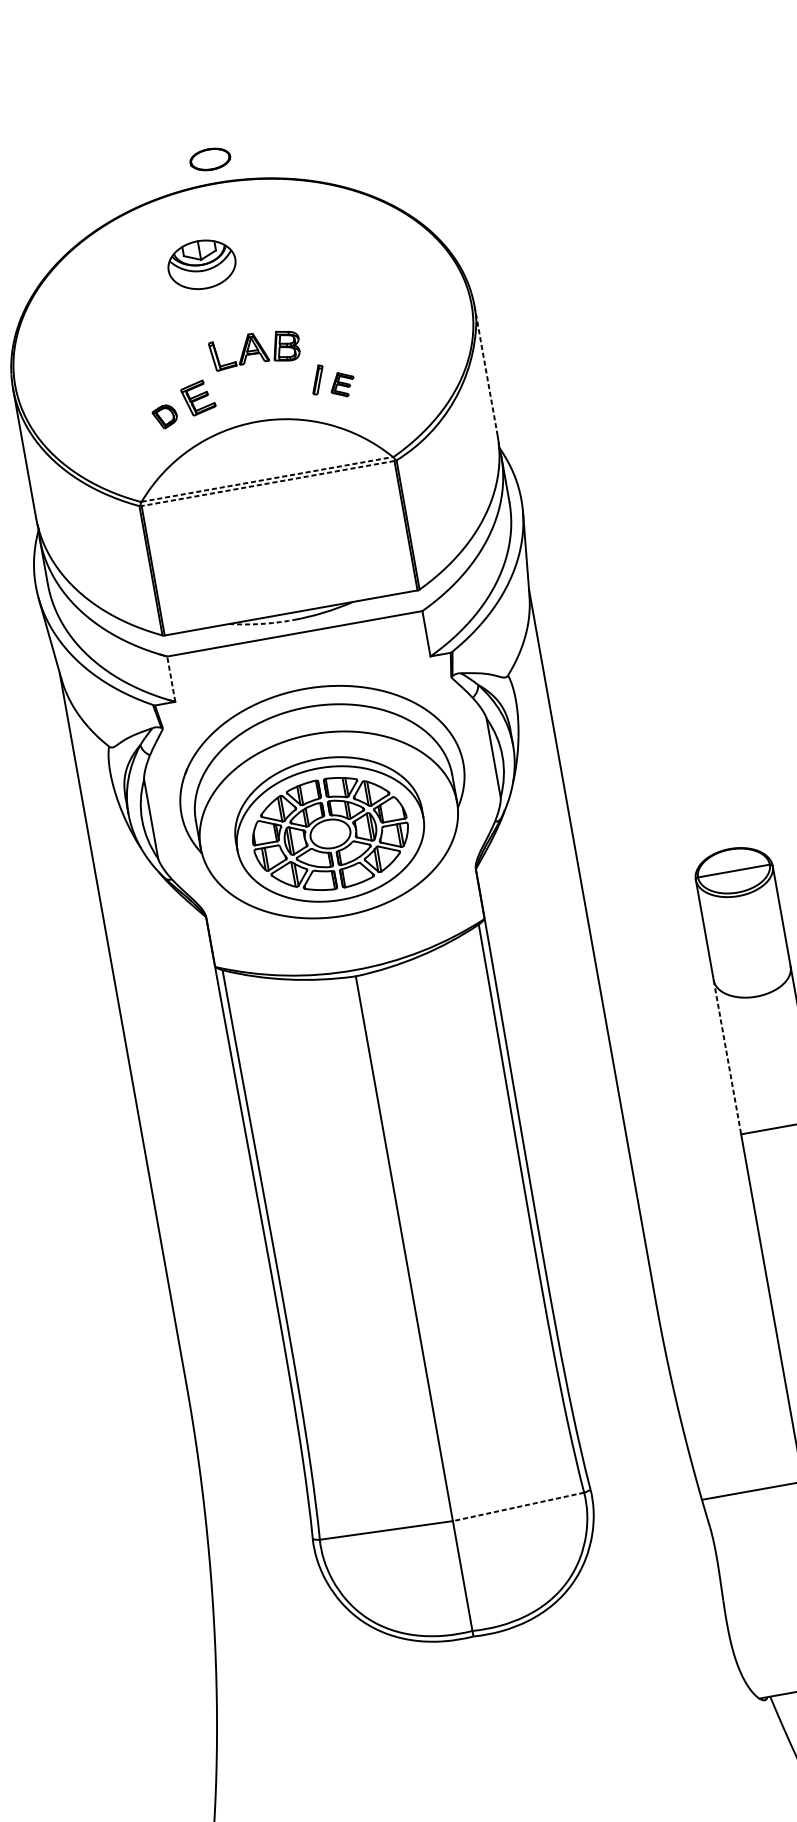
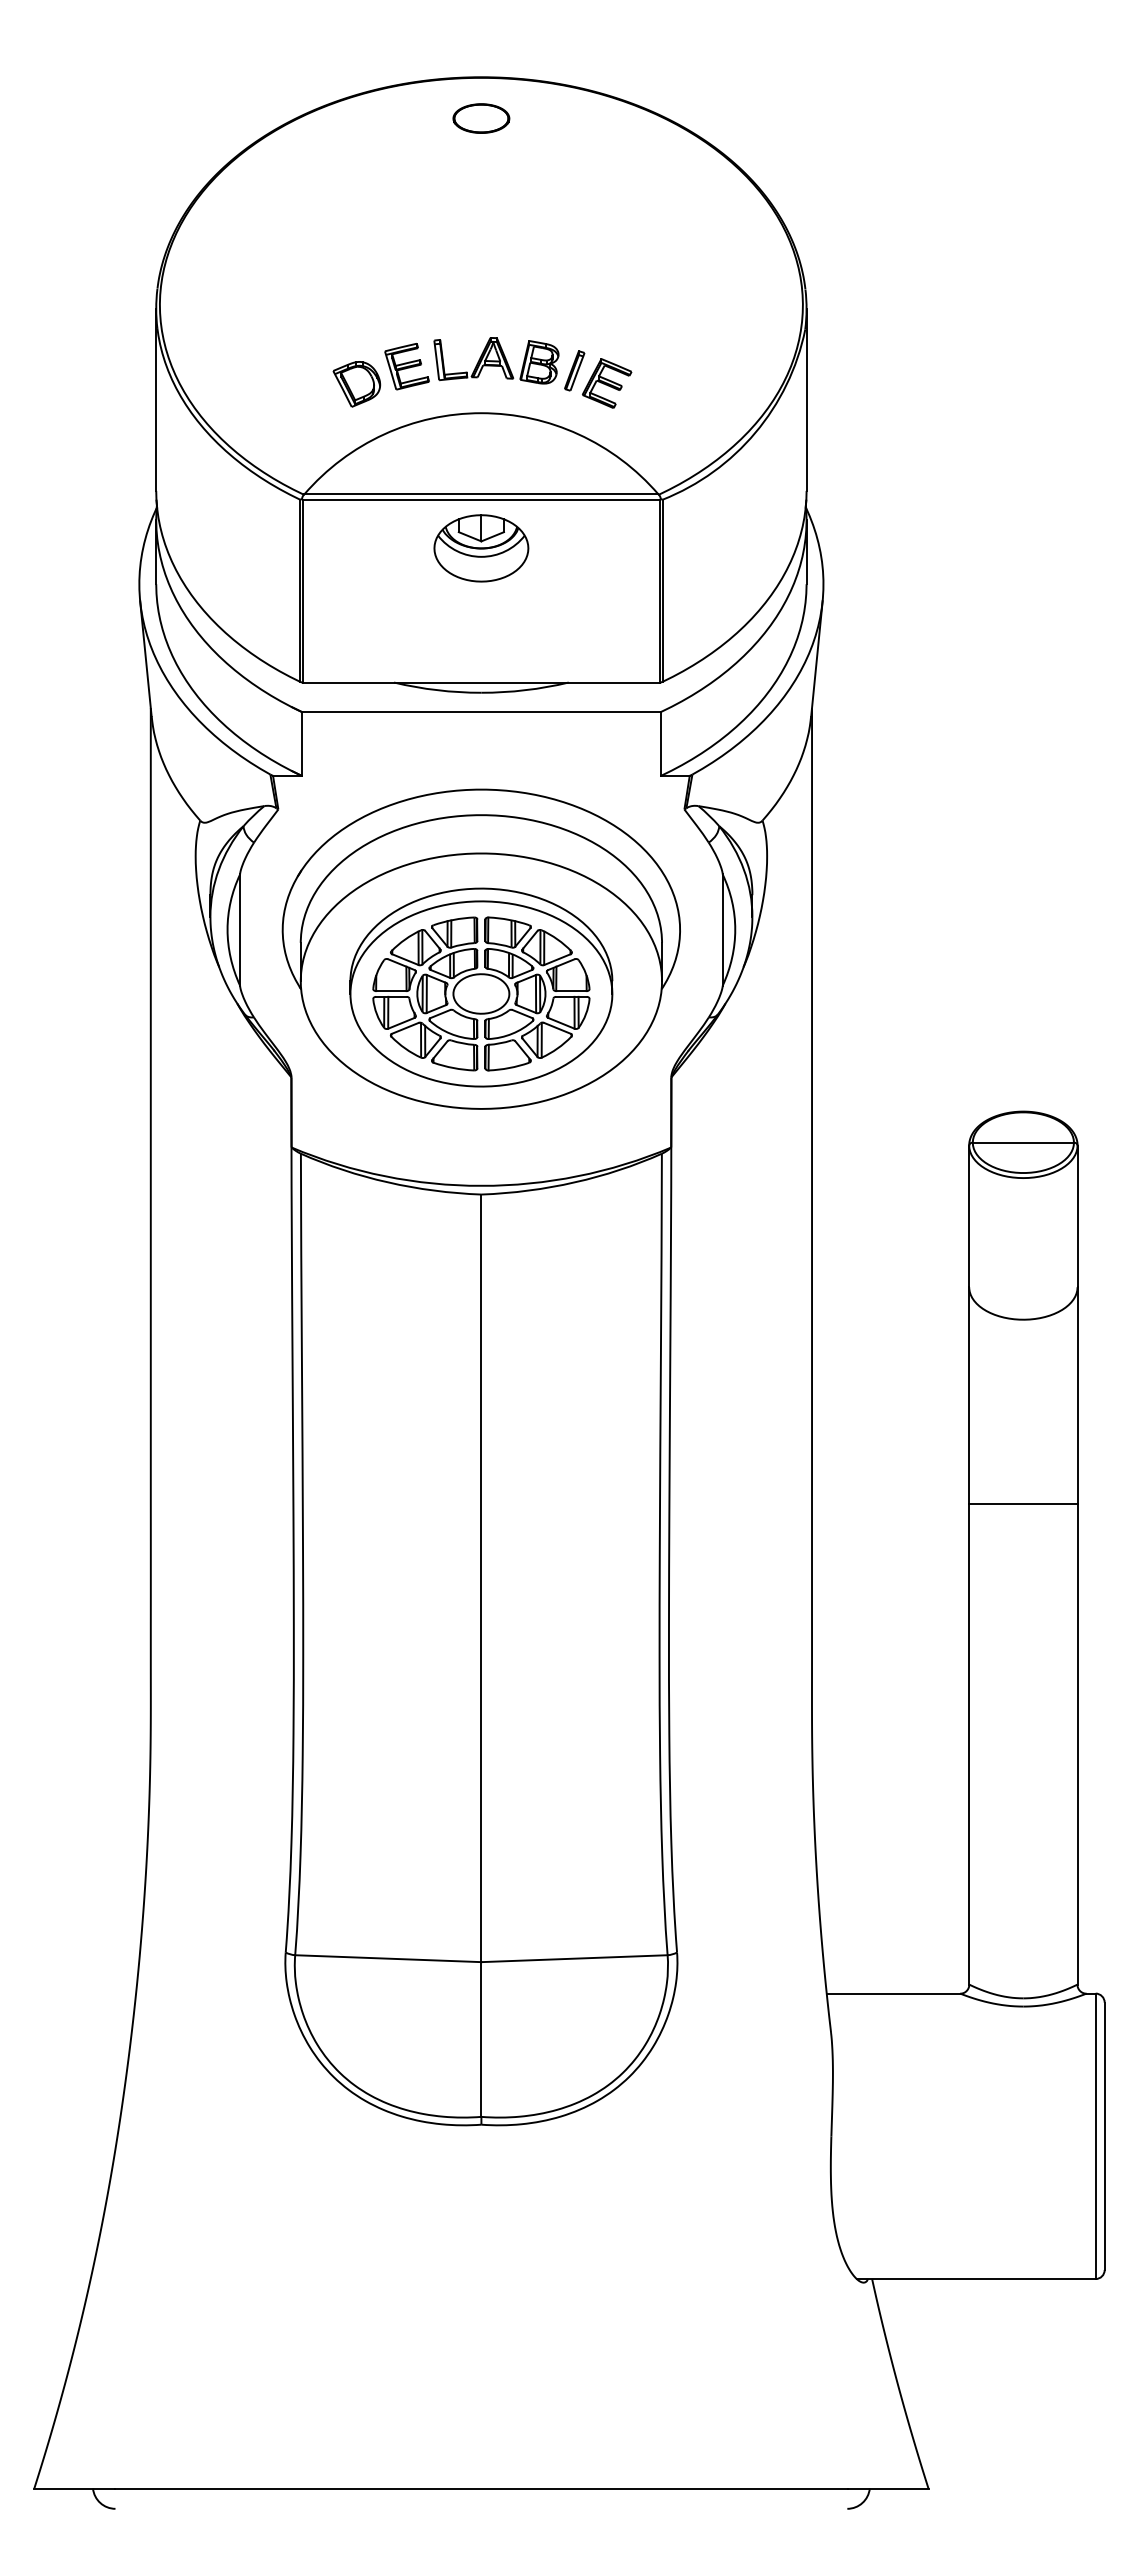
part: (210, 159) -> (481, 118), moved
part: (202, 264) -> (481, 548), moved
part: (255, 349) -> (496, 360), moved
line: (486, 370) -> (806, 399), dashed -> solid
part: (342, 384) -> (607, 383), size x1.43
part: (164, 417) -> (356, 384), size x1.43
line: (267, 479) -> (481, 494), dashed -> solid
line: (267, 483) -> (480, 500), dashed -> solid
arc: (260, 624) -> (437, 690), dashed -> solid
line: (171, 678) -> (301, 743), dashed -> solid
line: (727, 1057) -> (969, 1396), dashed -> solid
line: (518, 1506) -> (574, 1958), dashed -> solid

